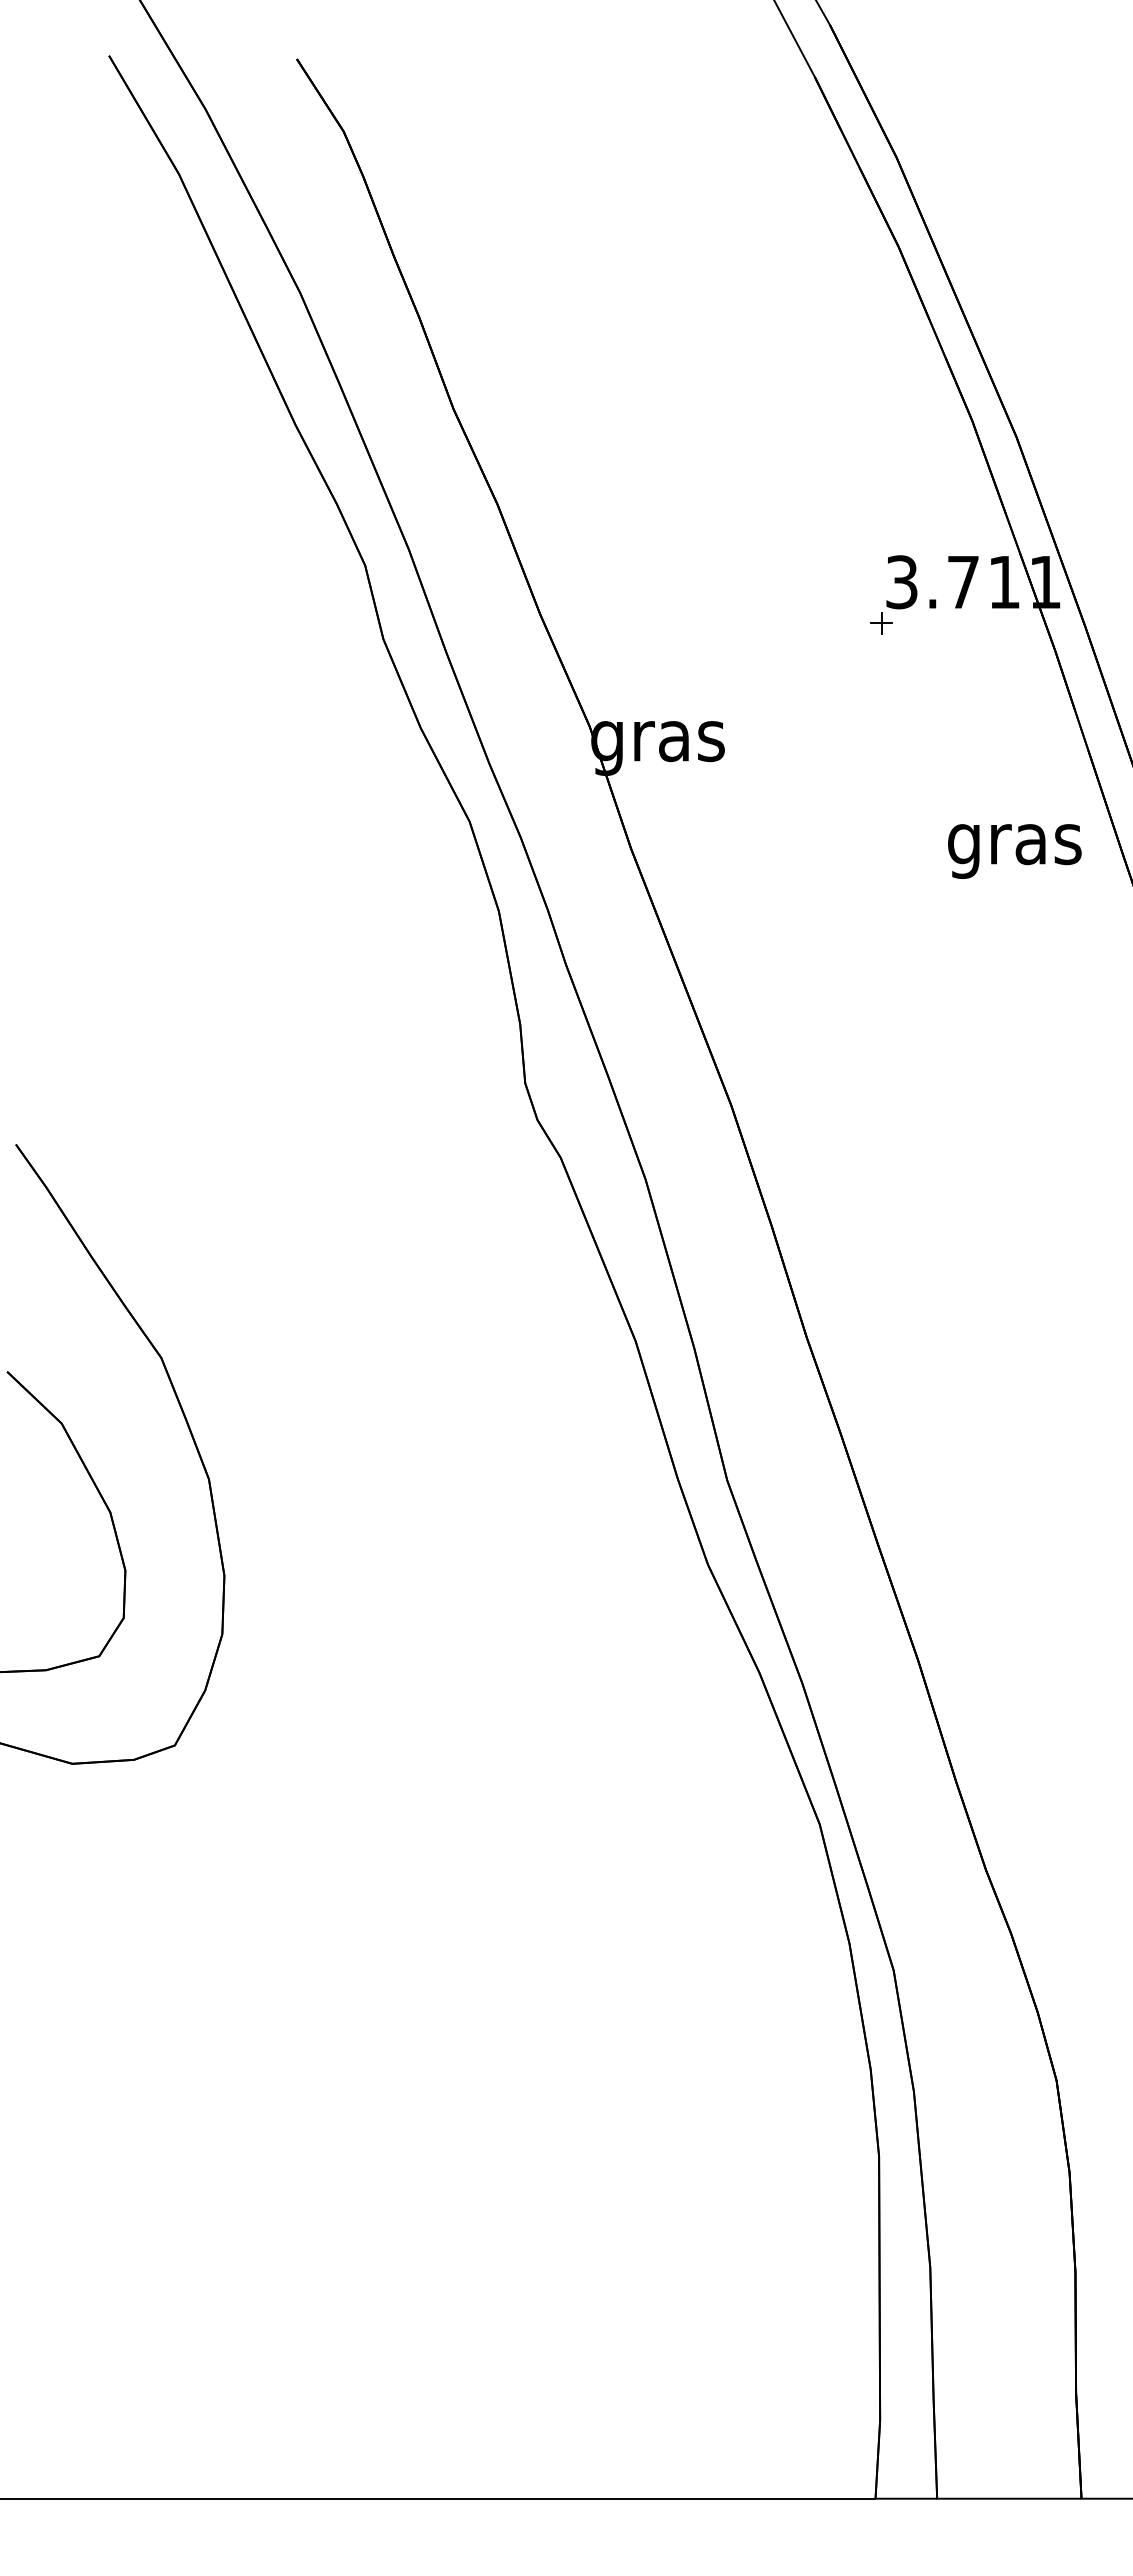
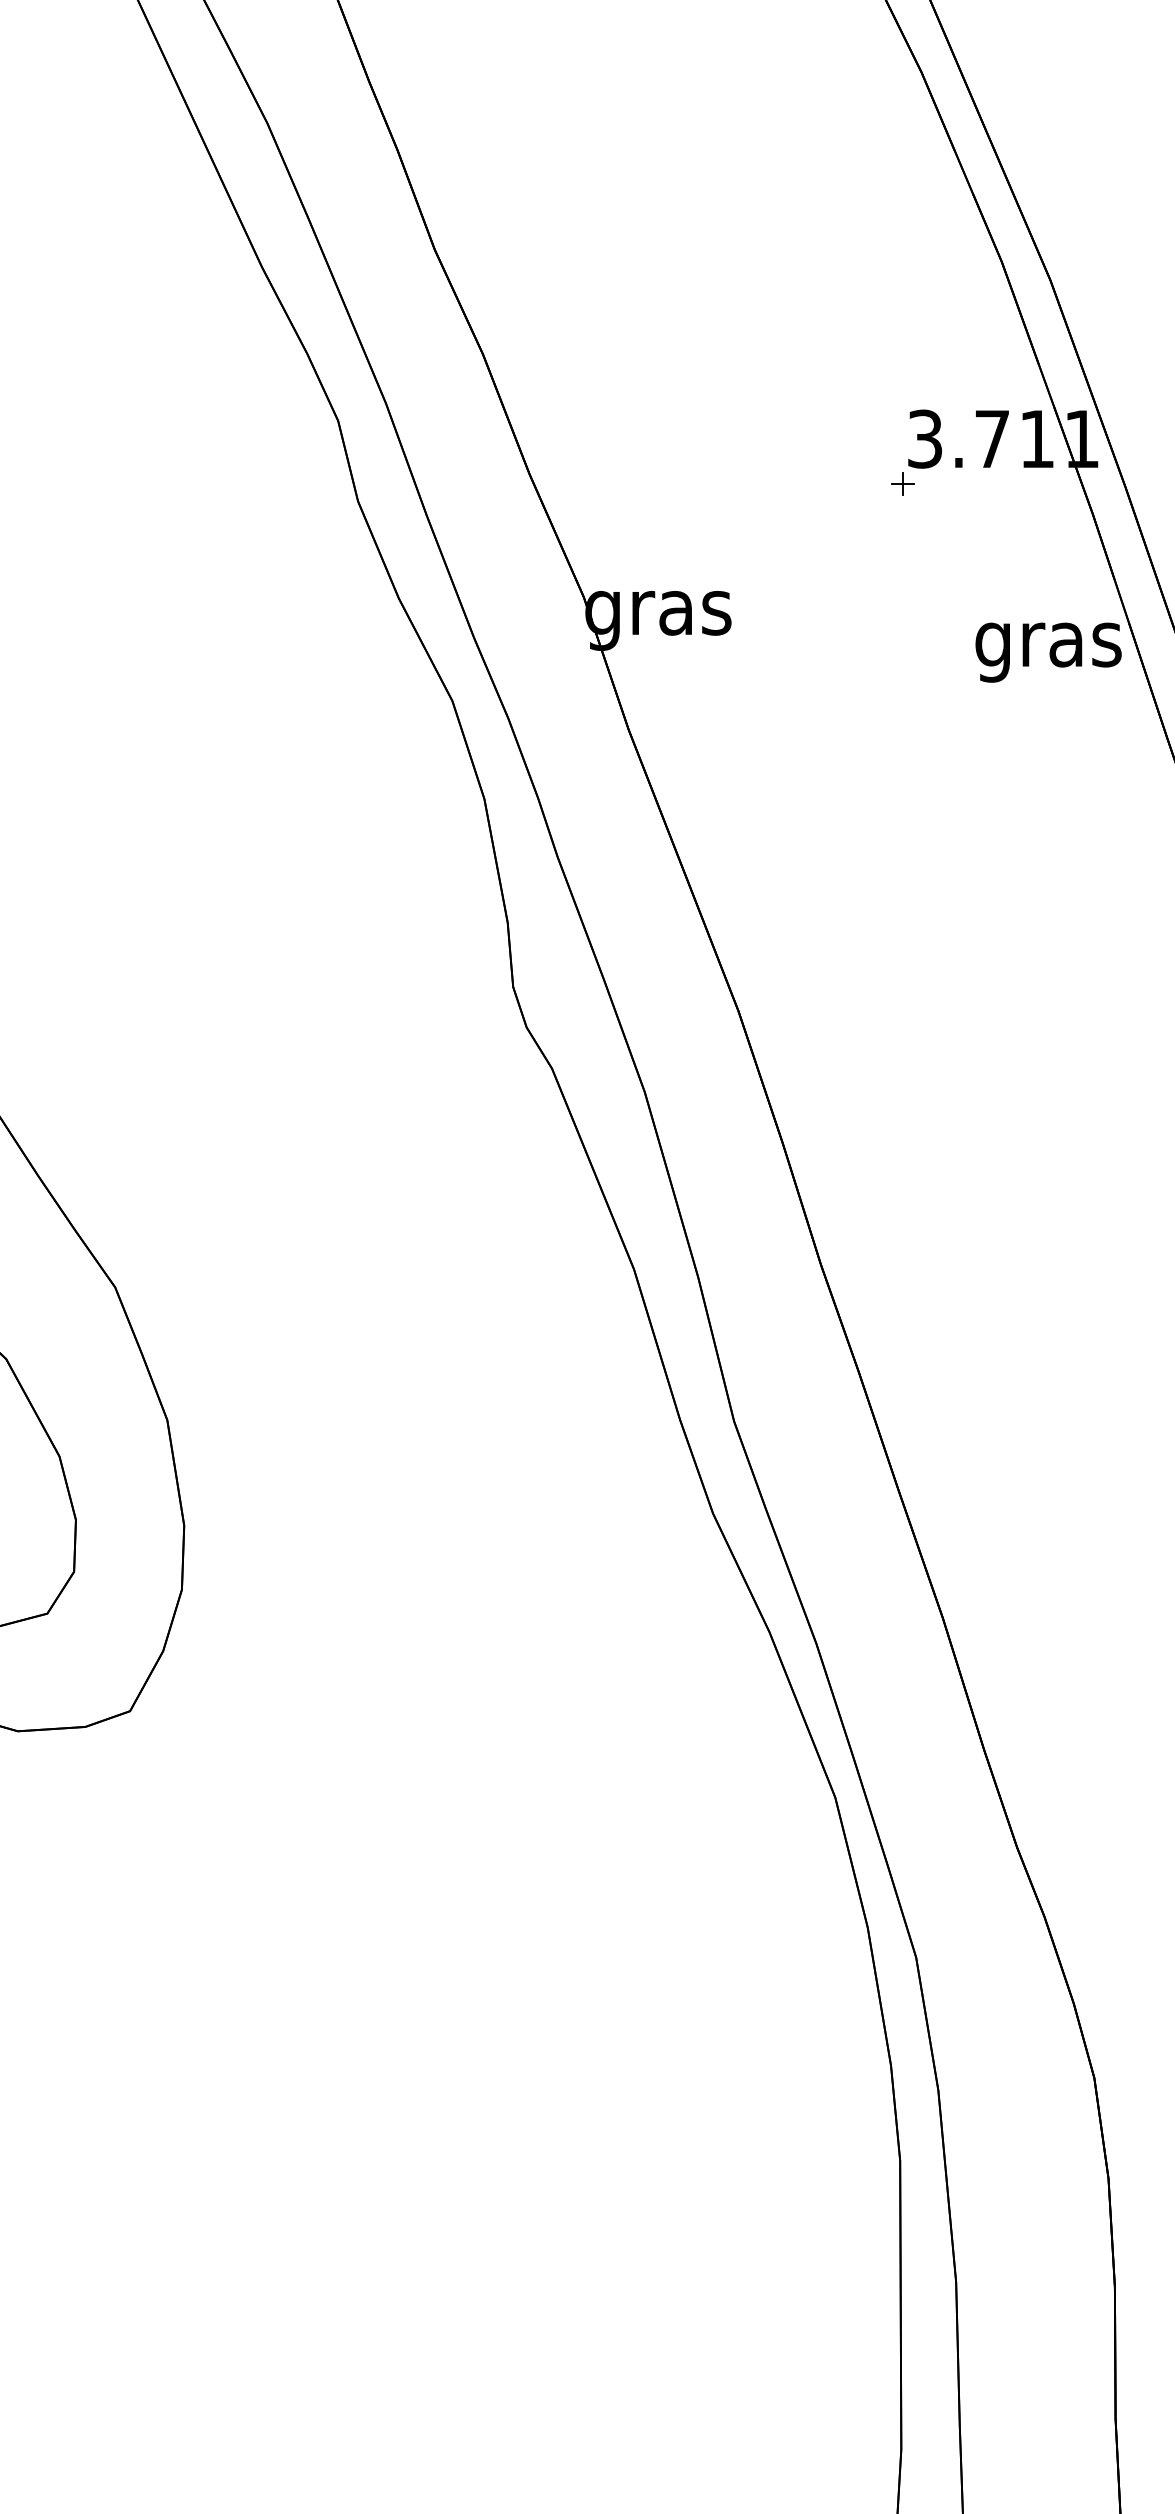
text: (1014, 851) -> (1048, 652), moved

